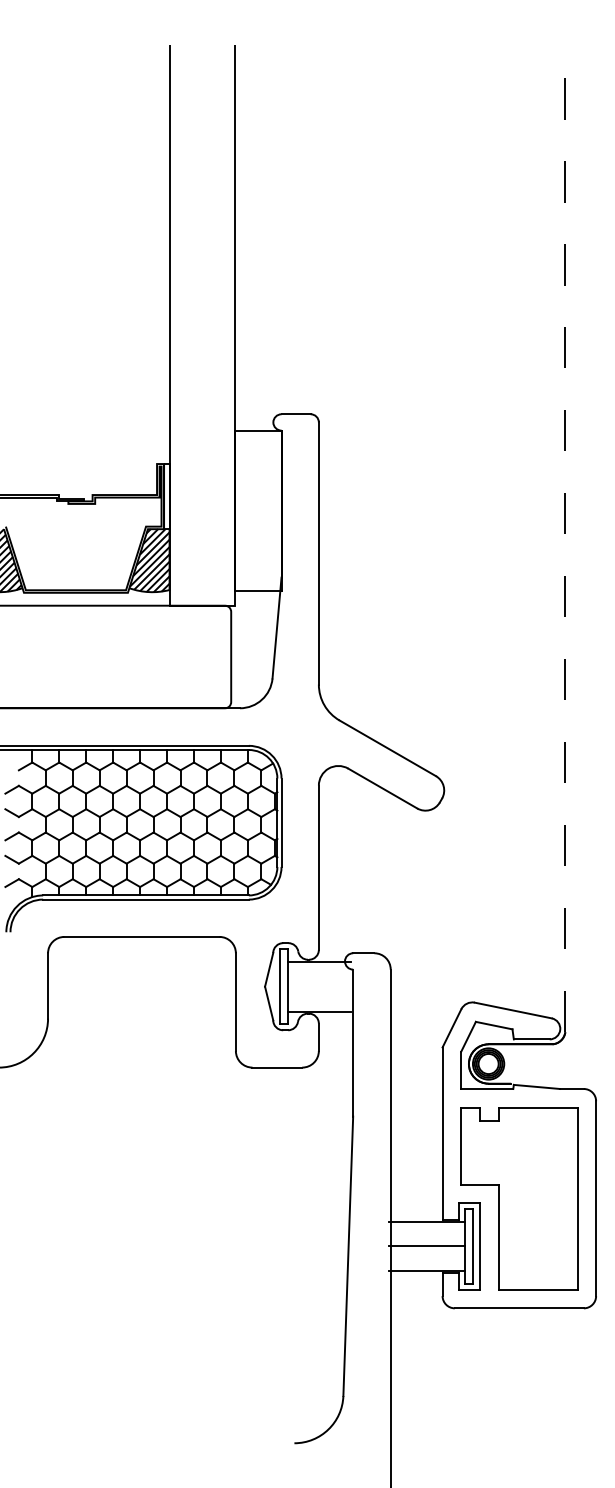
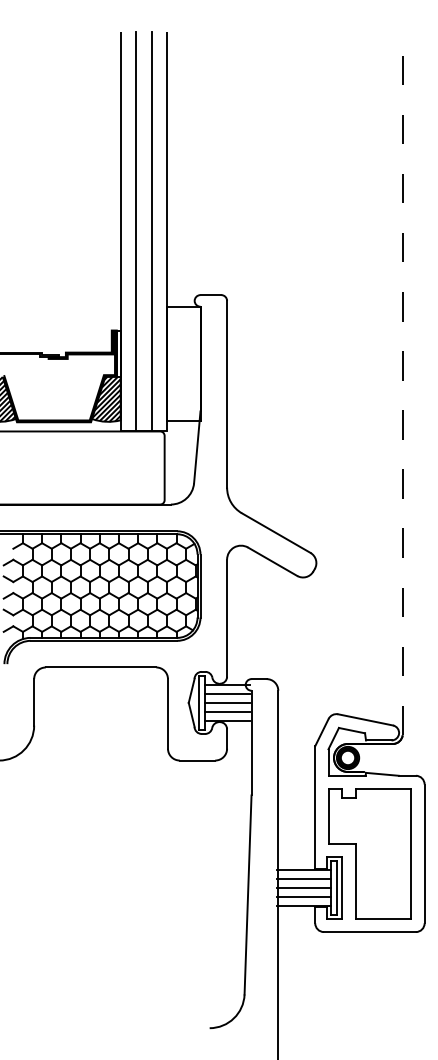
line: (191, 325) -> (136, 231), added
line: (212, 325) -> (151, 231), added
line: (319, 974) -> (227, 694), added
line: (319, 987) -> (227, 703), added
line: (319, 998) -> (227, 711), added
line: (426, 1234) -> (303, 879), added
line: (426, 1258) -> (303, 896), added

